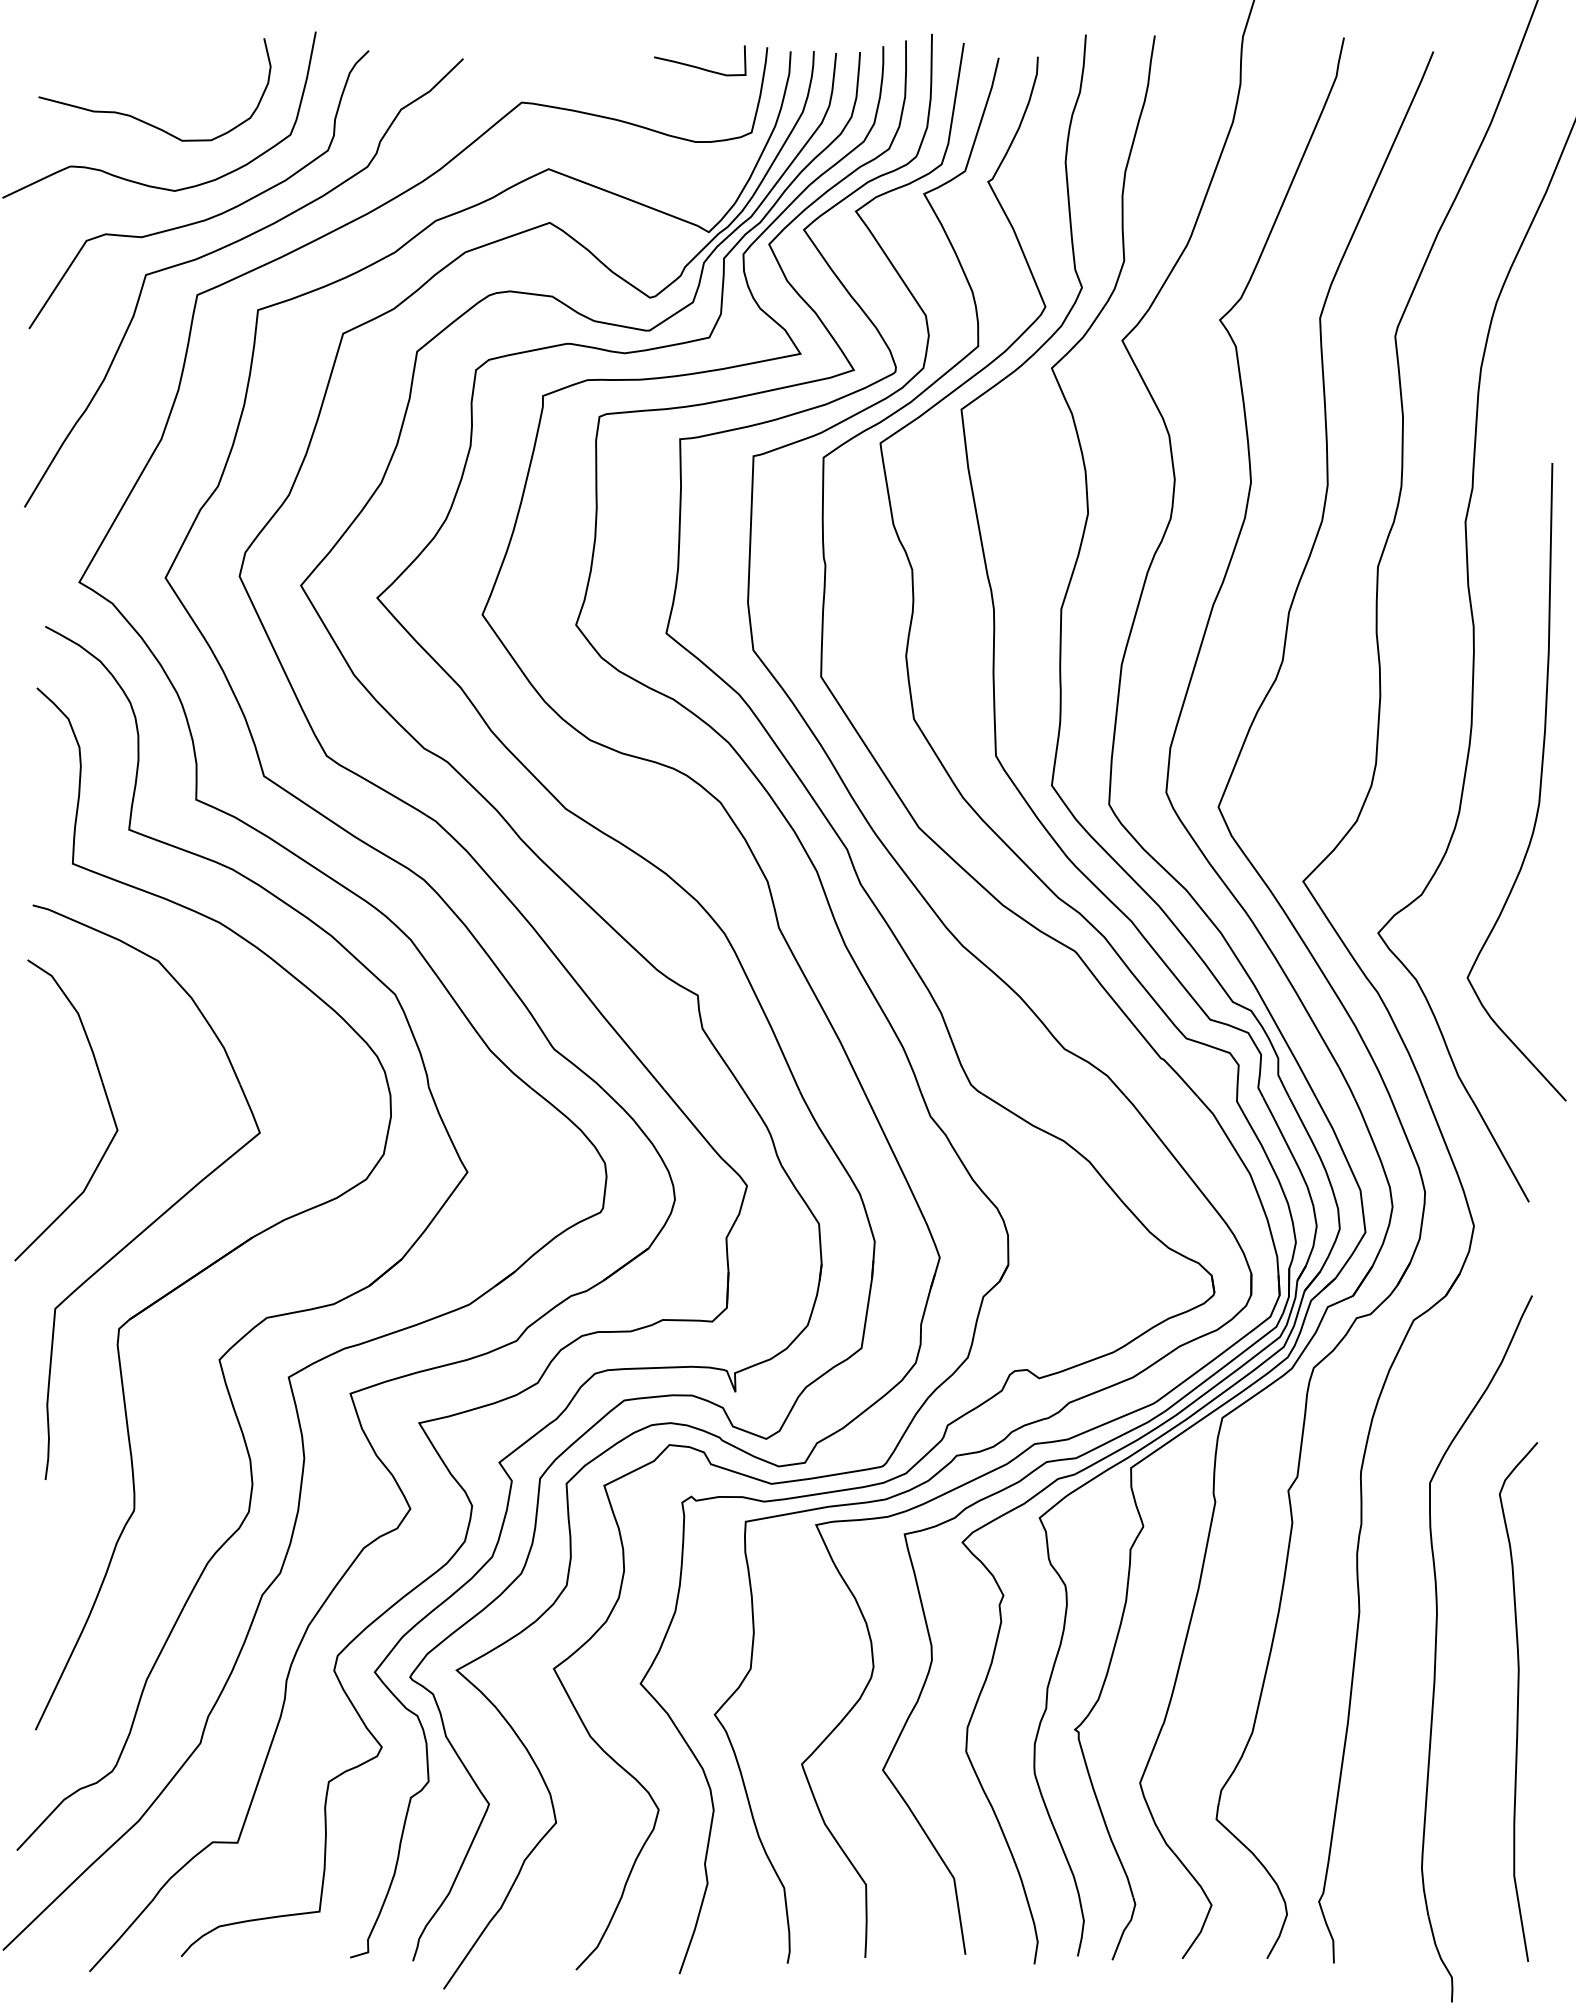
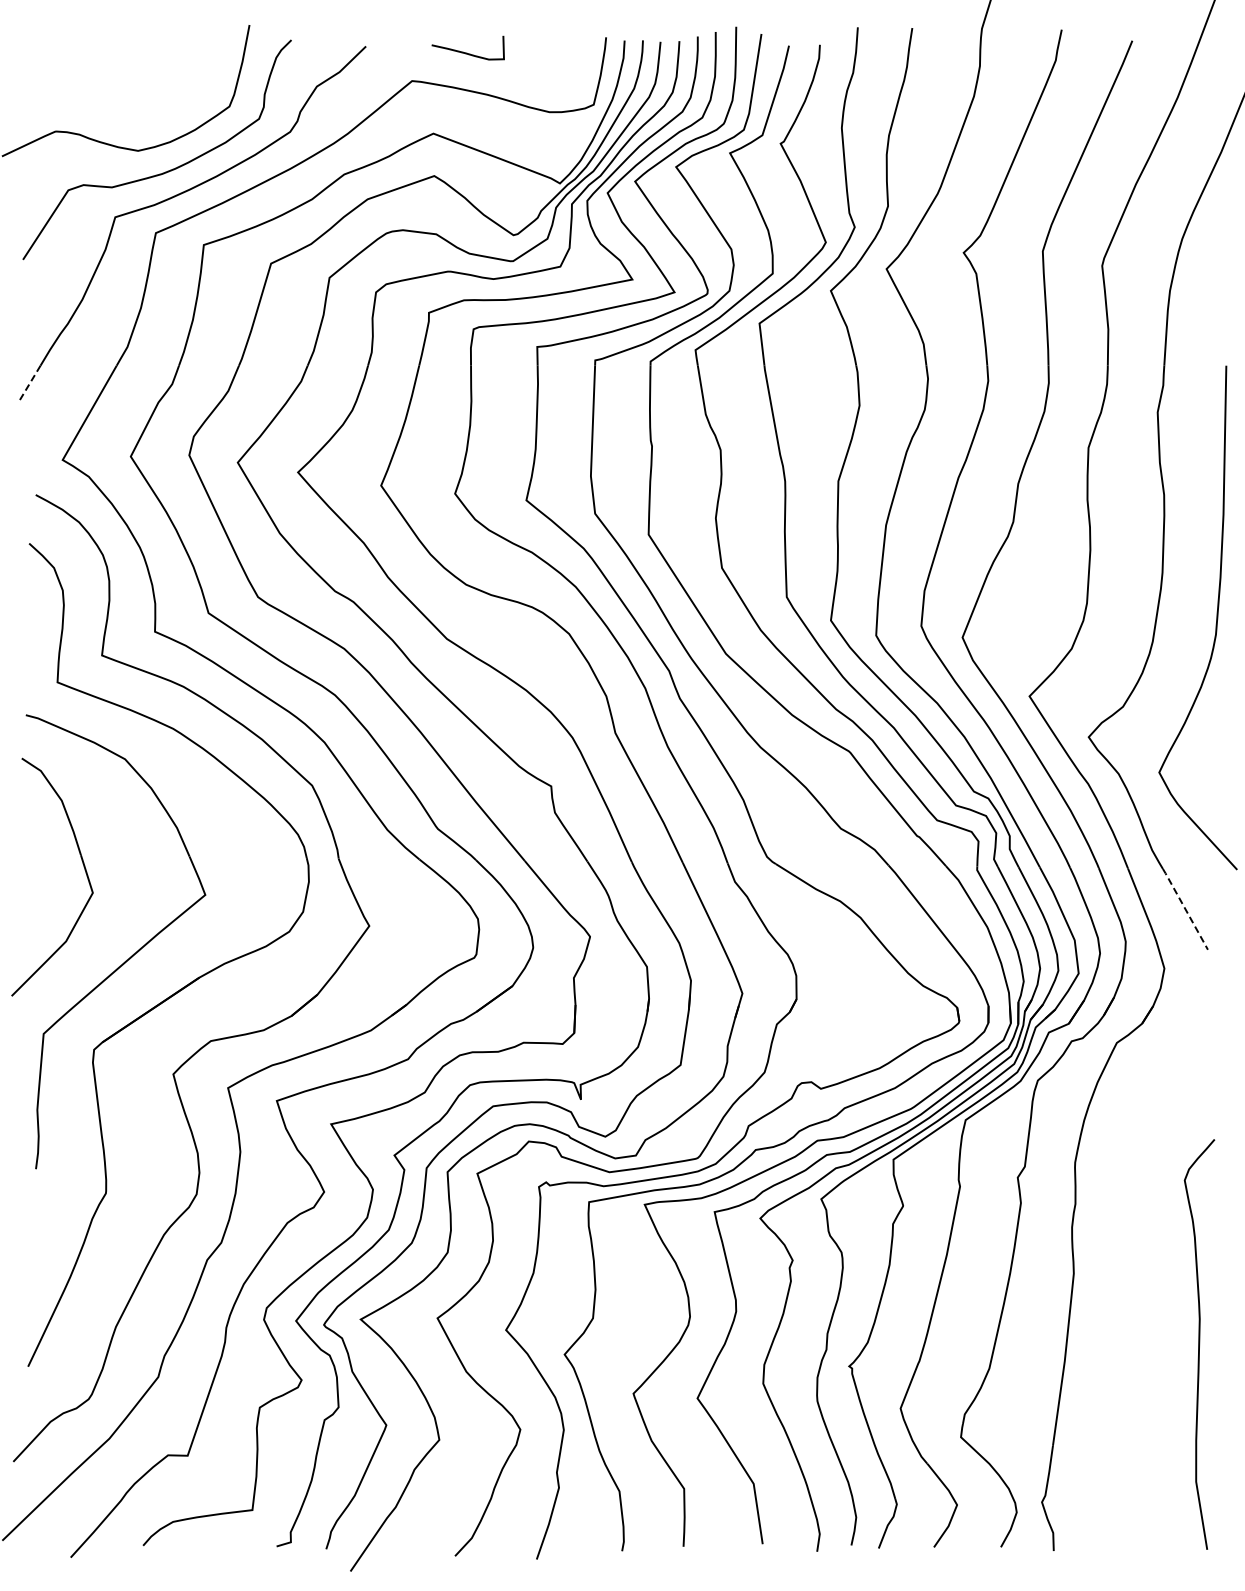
curve: (699, 66) -> (467, 52), moved
curve: (142, 119) -> (112, 94), removed
line: (37, 485) -> (29, 383), solid -> dashed
line: (1500, 1151) -> (1185, 909), solid -> dashed
part: (1437, 1647) -> (1135, 1301), removed

